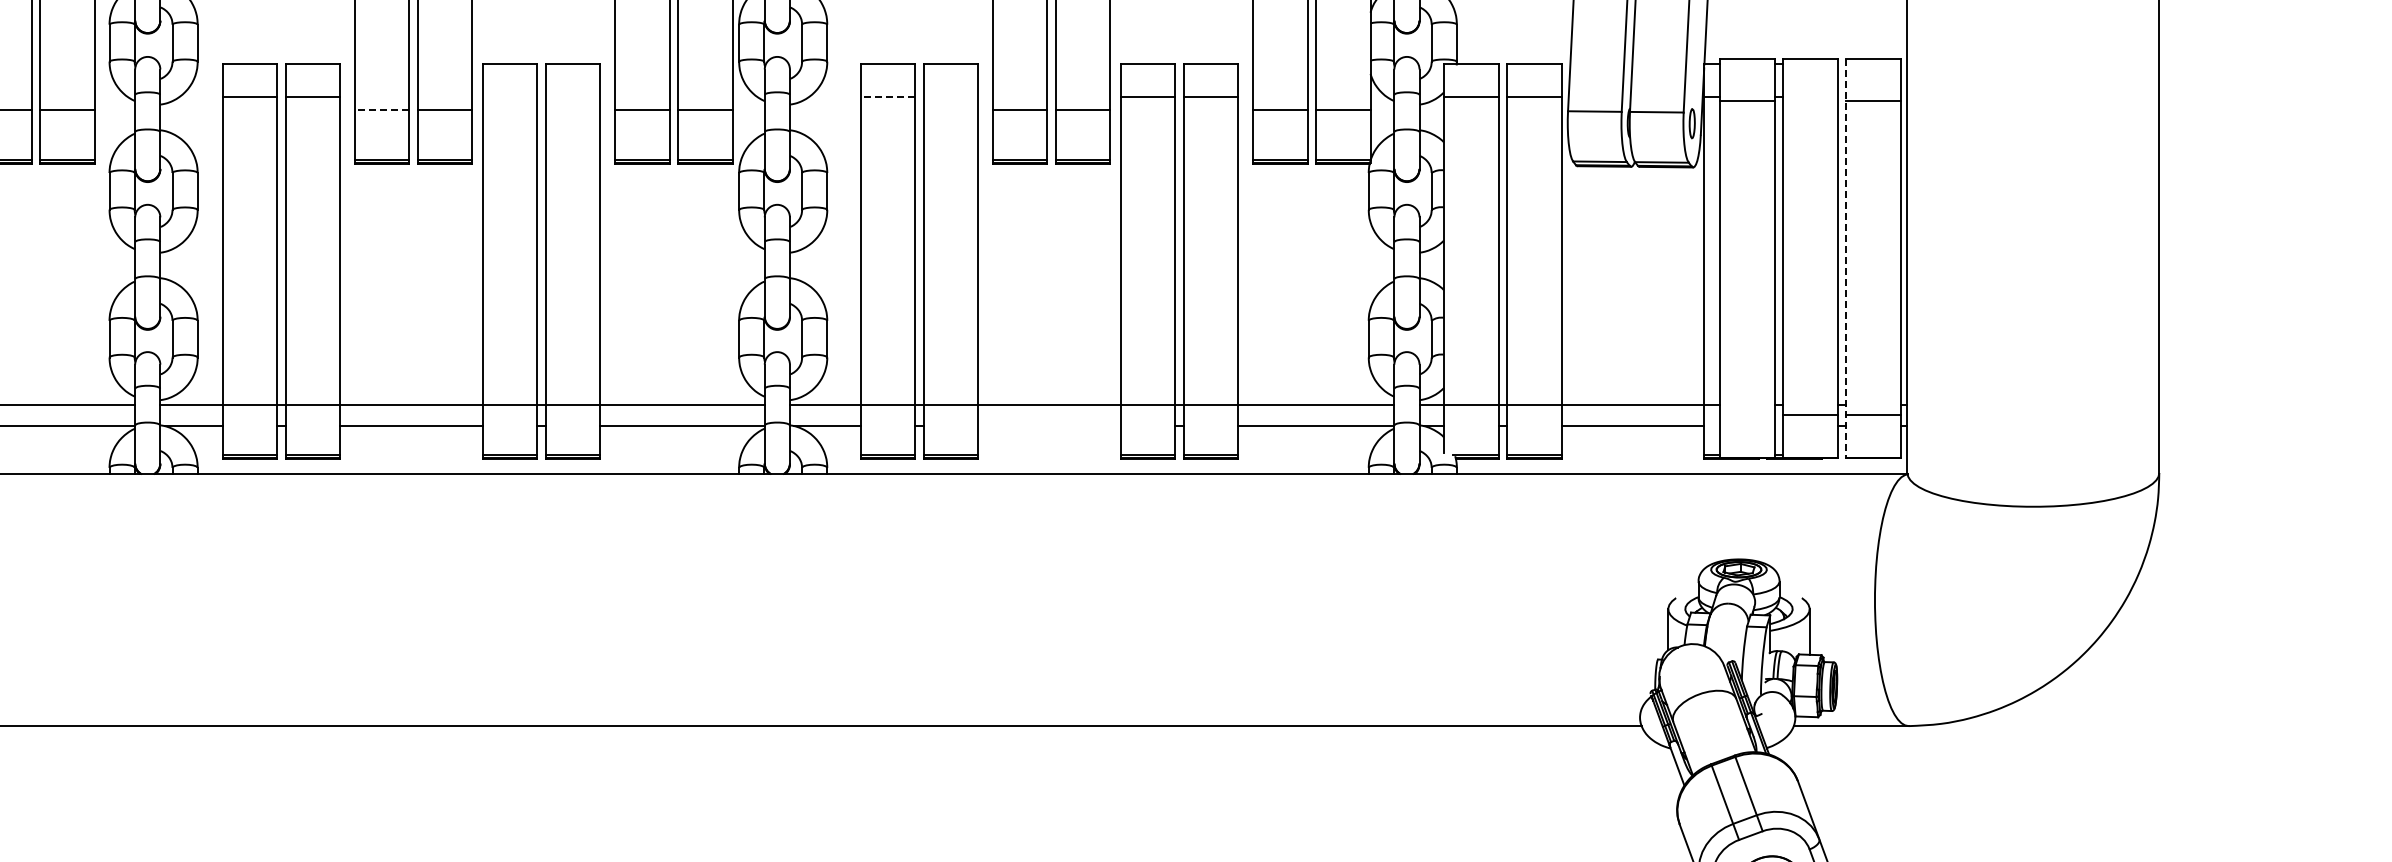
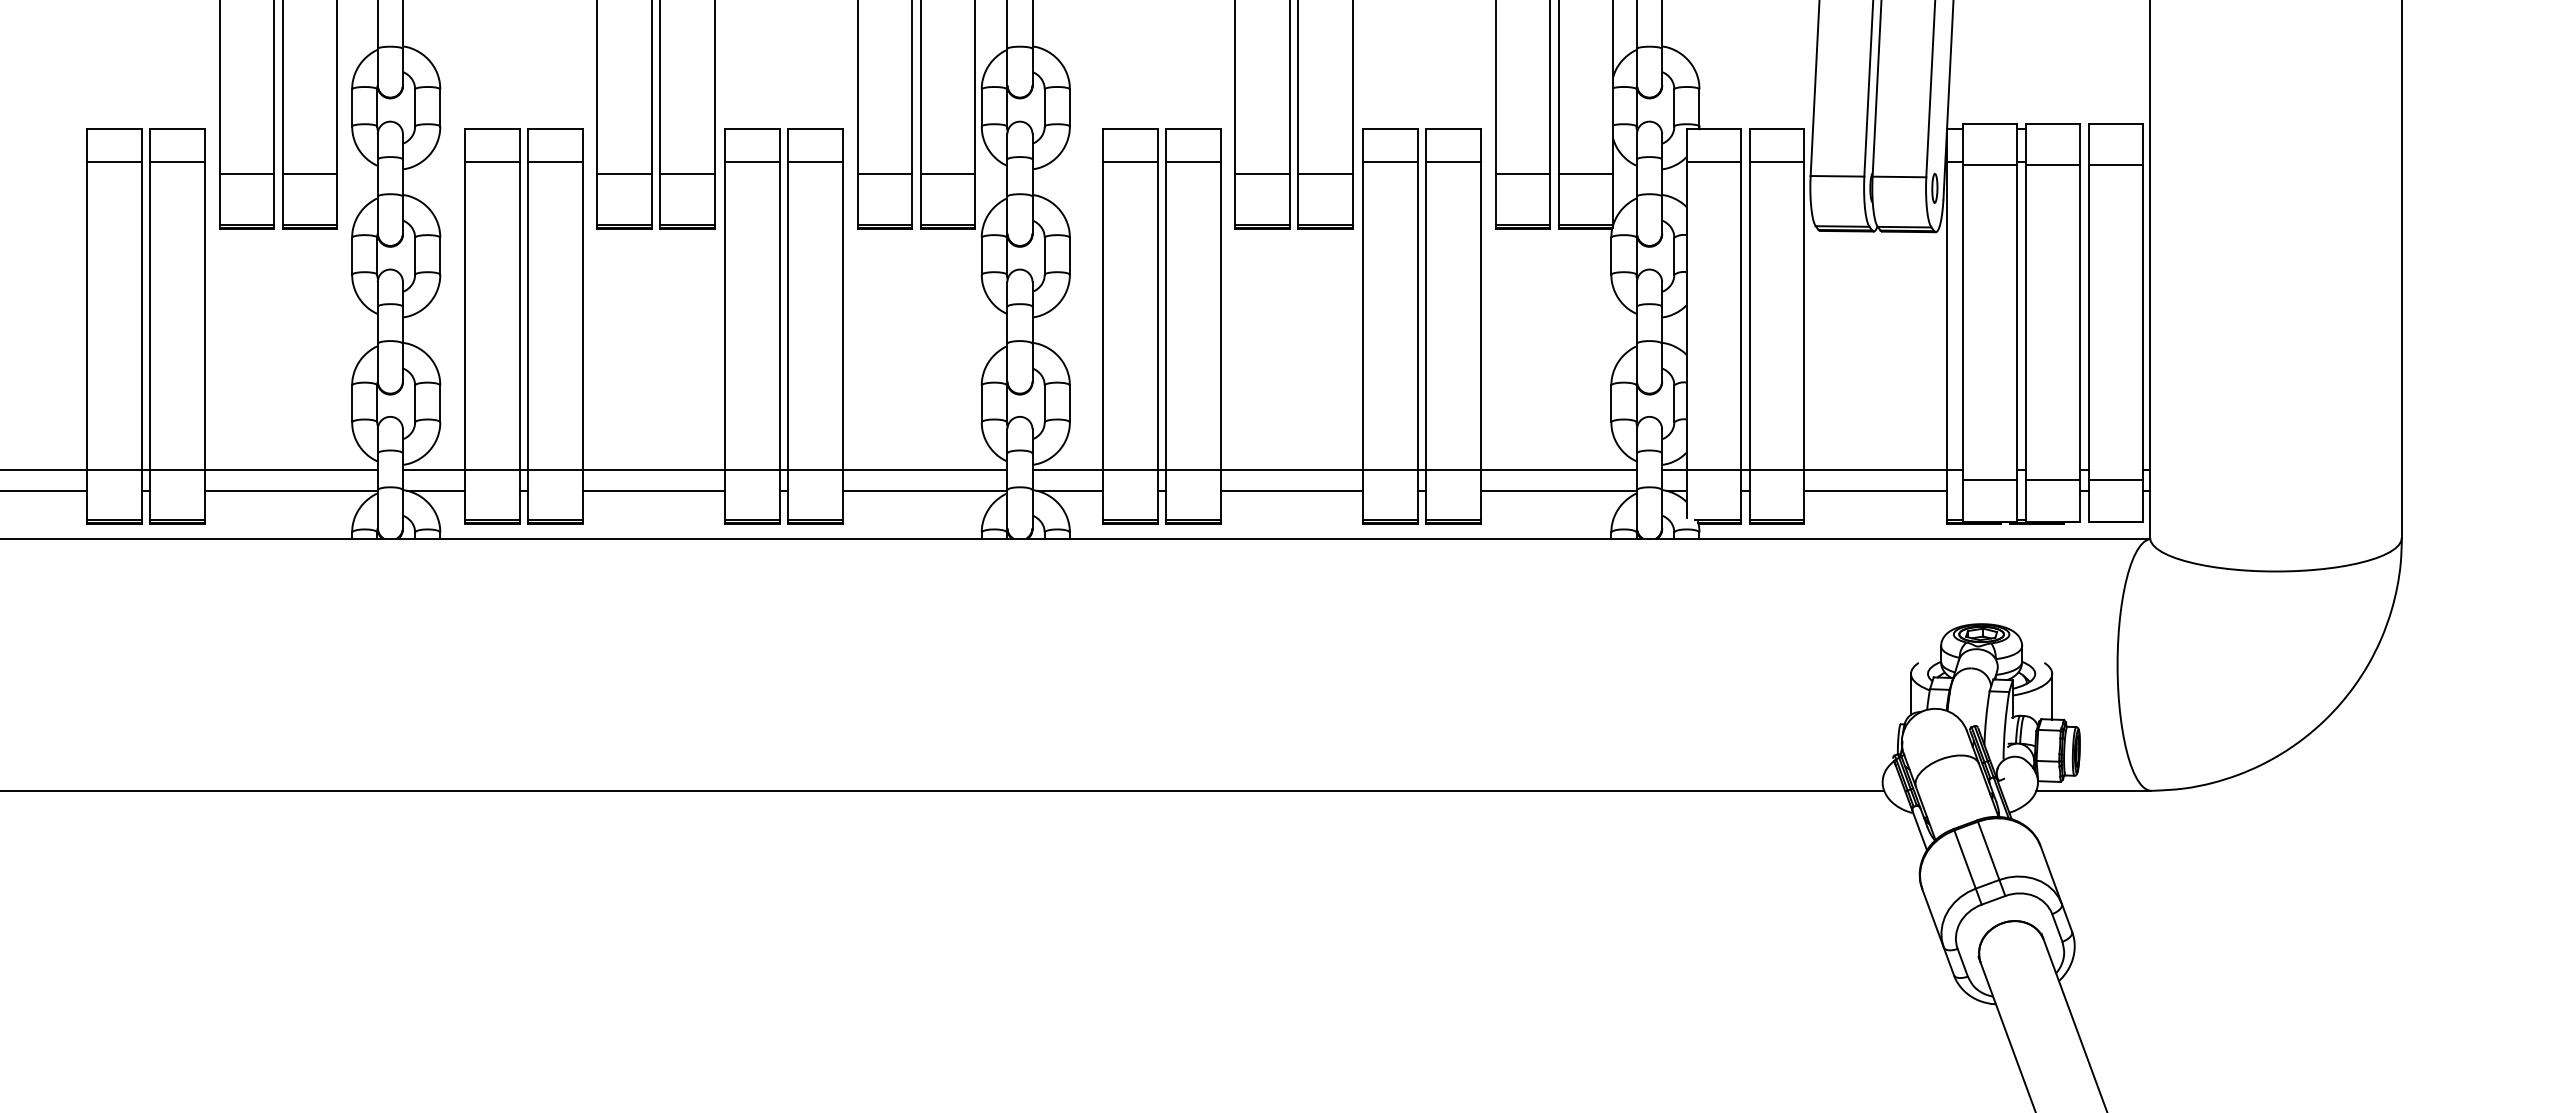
line: (509, 97) -> (752, 162), added
line: (572, 97) -> (815, 162), added
line: (886, 97) -> (1129, 162), dashed -> solid
line: (950, 97) -> (1193, 162), added
line: (1809, 100) -> (2052, 165), added
line: (381, 109) -> (624, 174), dashed -> solid
line: (1845, 258) -> (2088, 323), dashed -> solid
line: (1746, 415) -> (1989, 480), added
line: (1048, 425) -> (1291, 490), added

